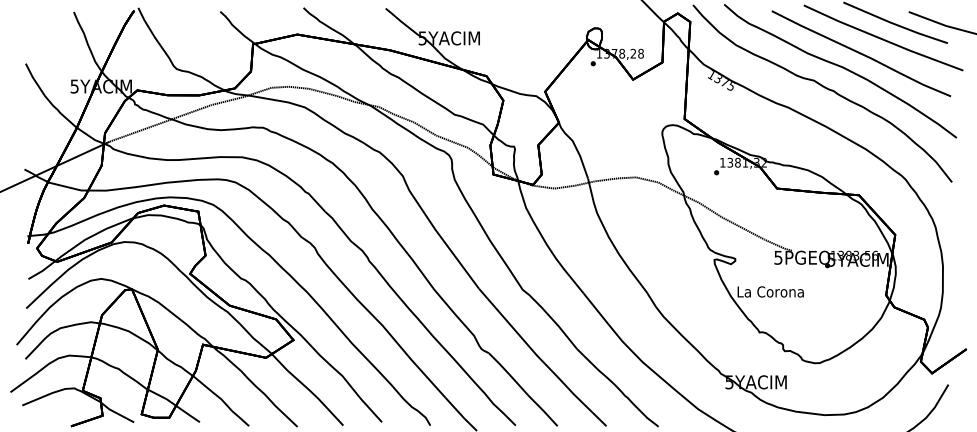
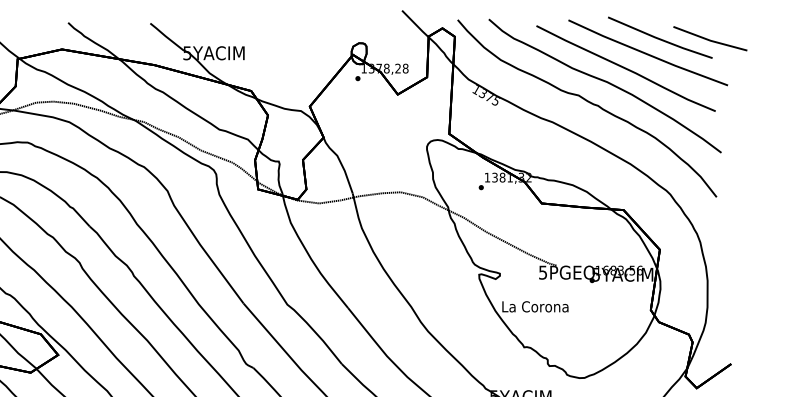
text: (841, 255) -> (606, 270), 1383,56 -> 1683,56

